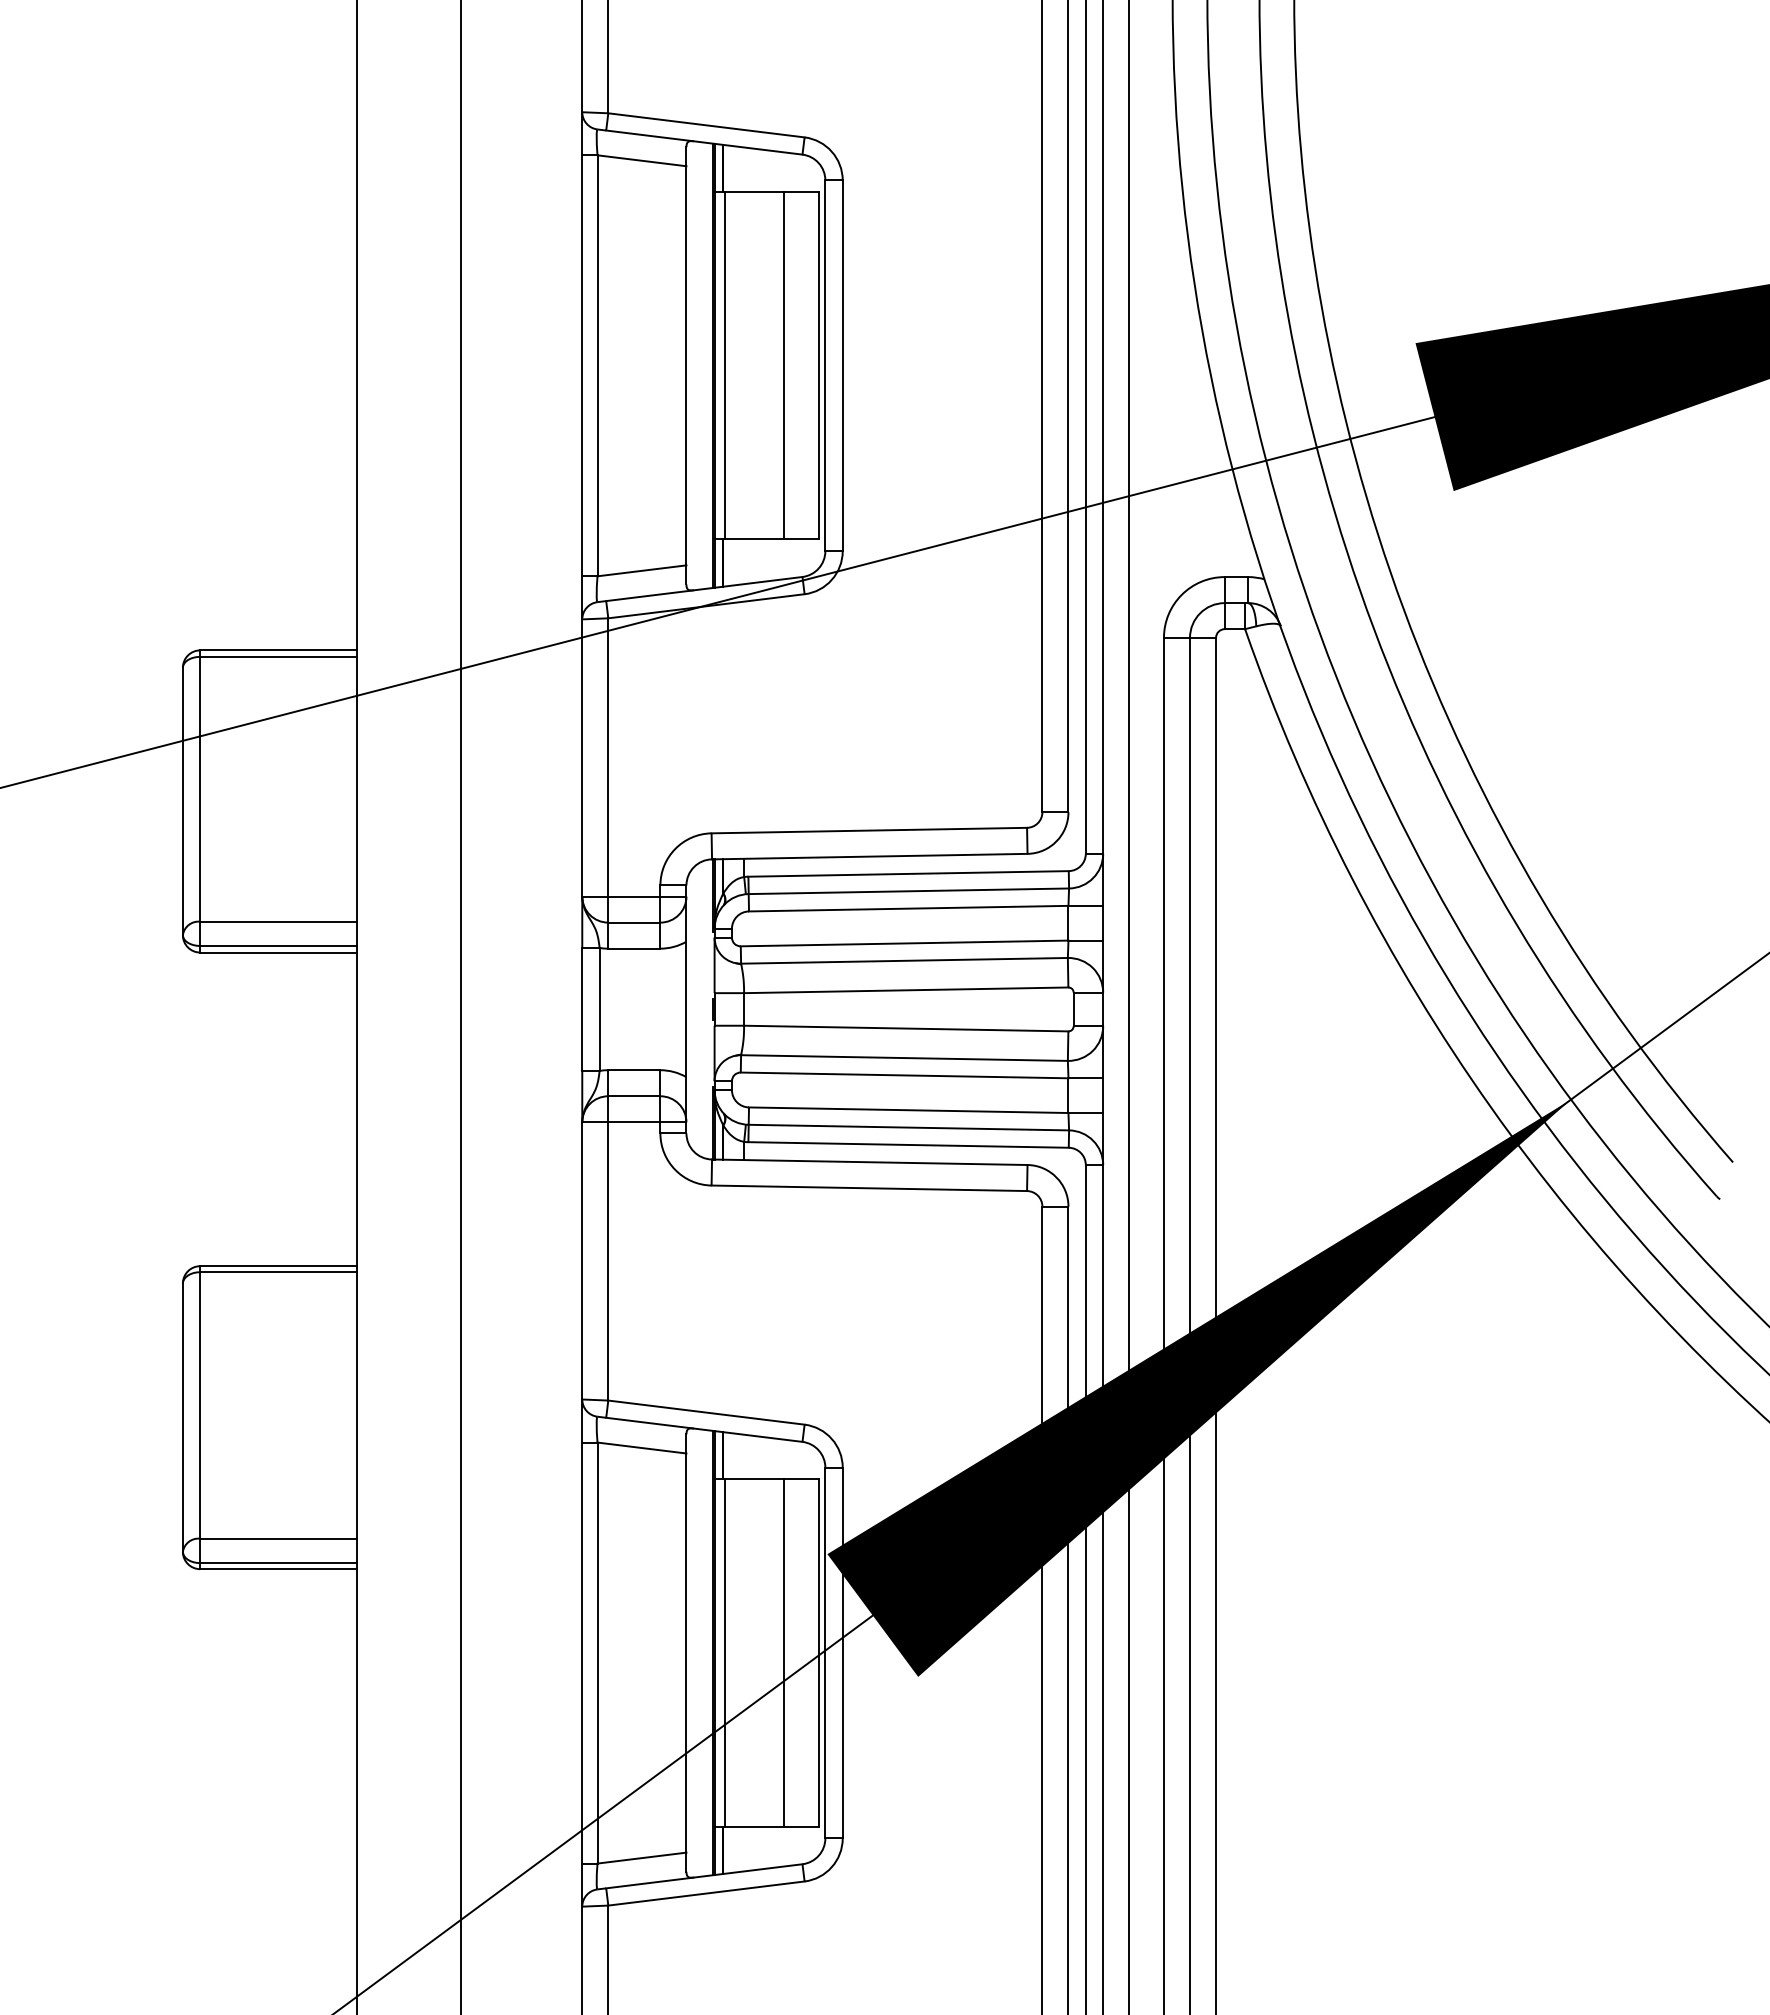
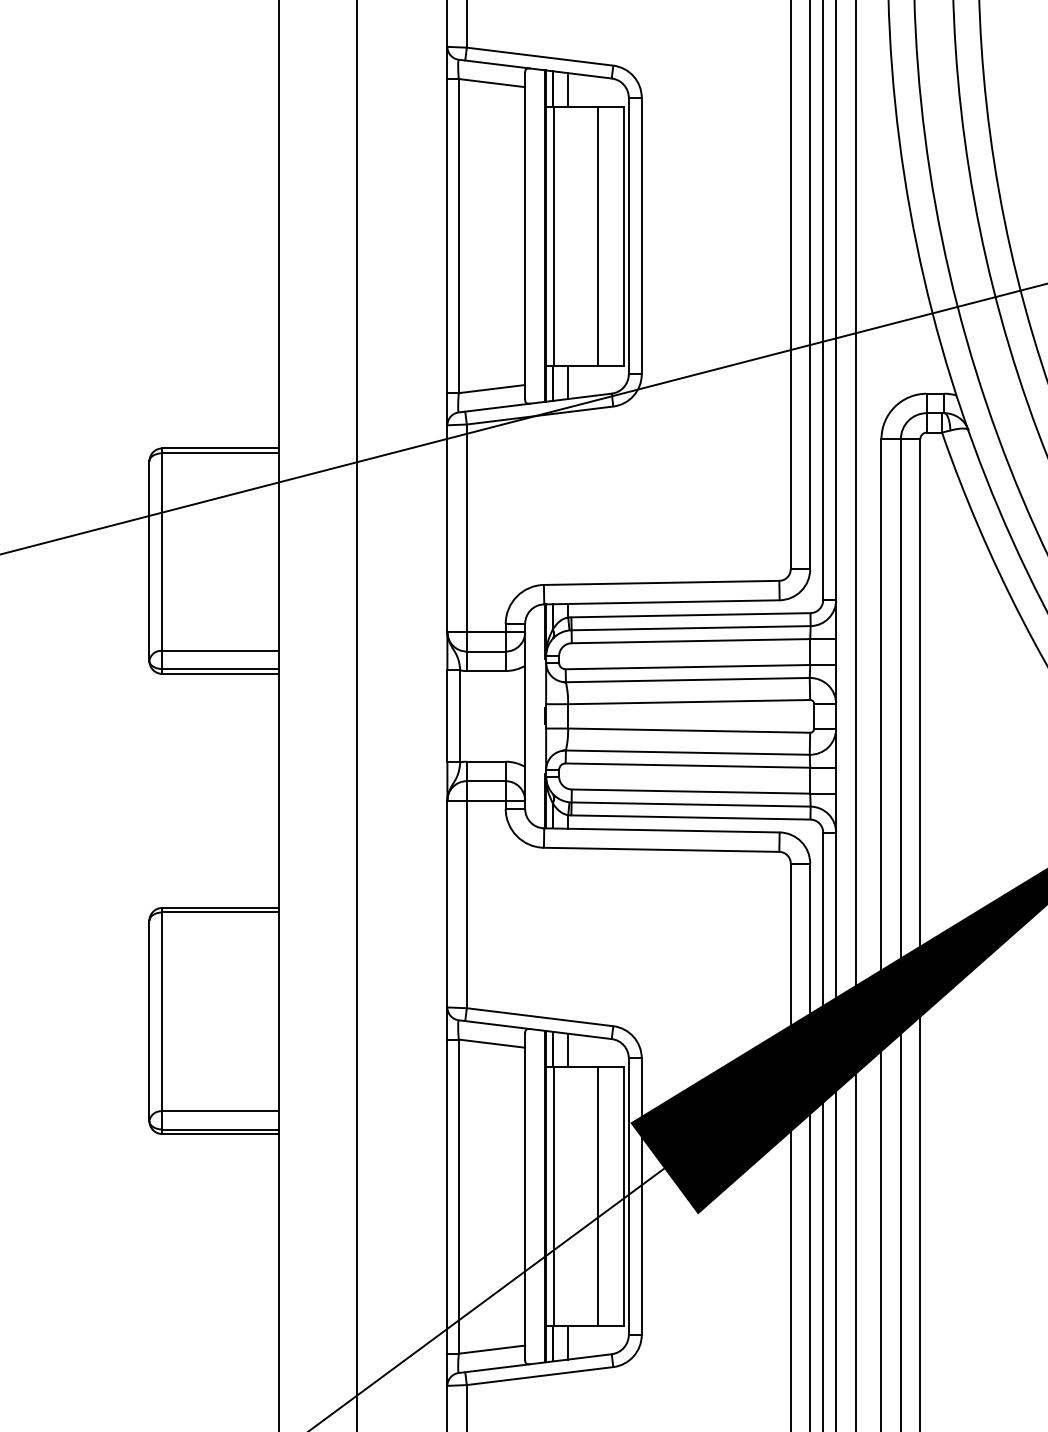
line: (744, 169) -> (568, 89), added
line: (744, 561) -> (568, 382), added
line: (744, 1456) -> (568, 1049), added
line: (744, 1848) -> (568, 1342), added

